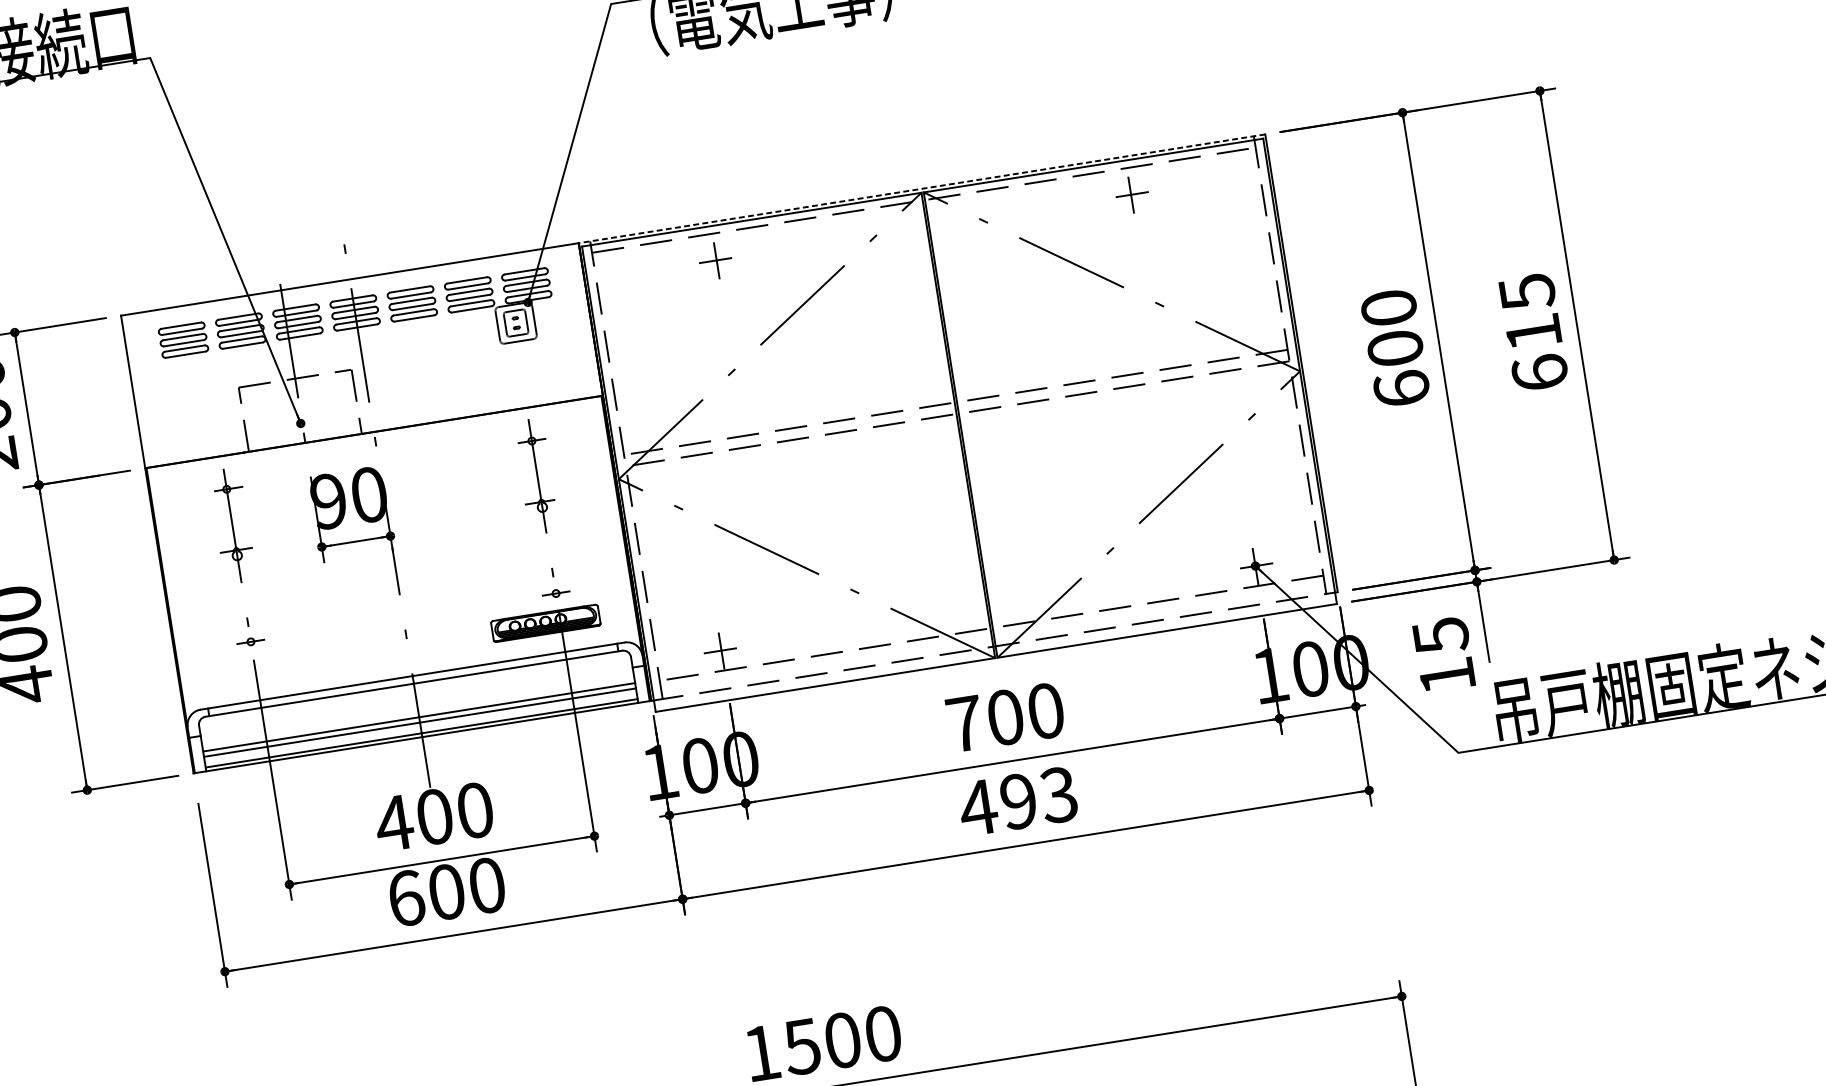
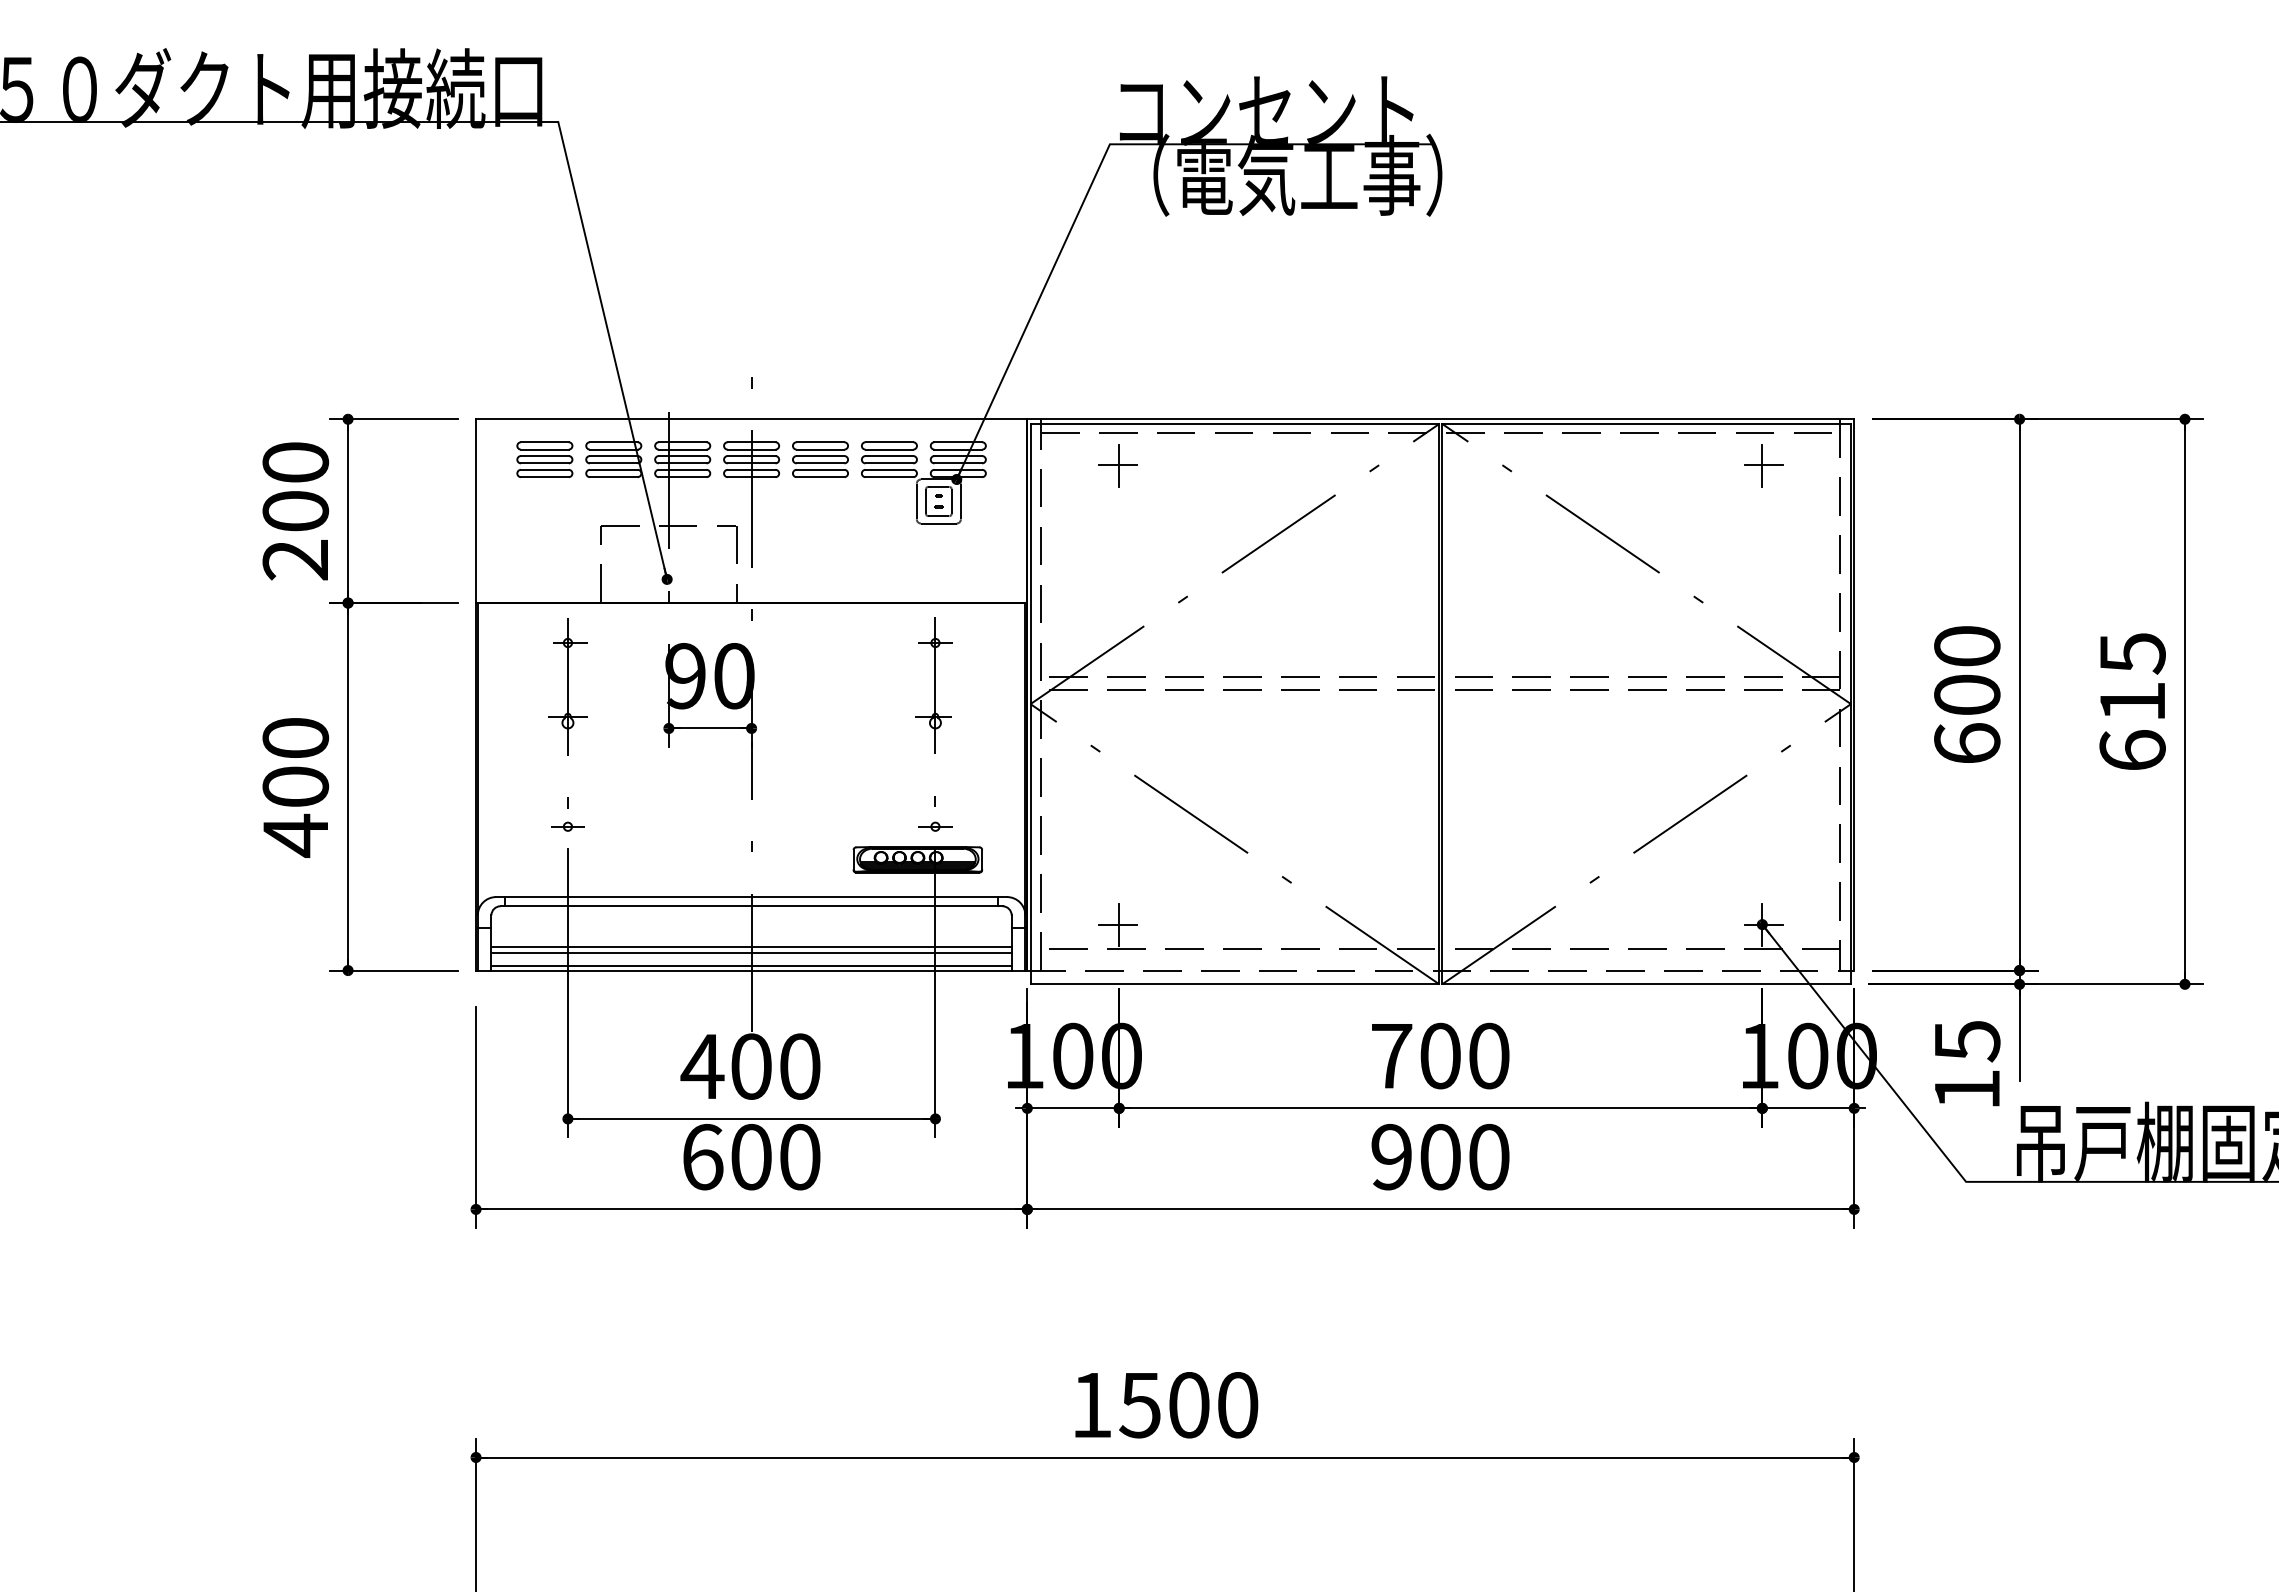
line: (921, 189) -> (1440, 419), dashed -> solid
part: (1132, 194) -> (1763, 465), moved
part: (715, 260) -> (1117, 465), moved
text: (1018, 801) -> (1439, 1157), 493 -> 900

